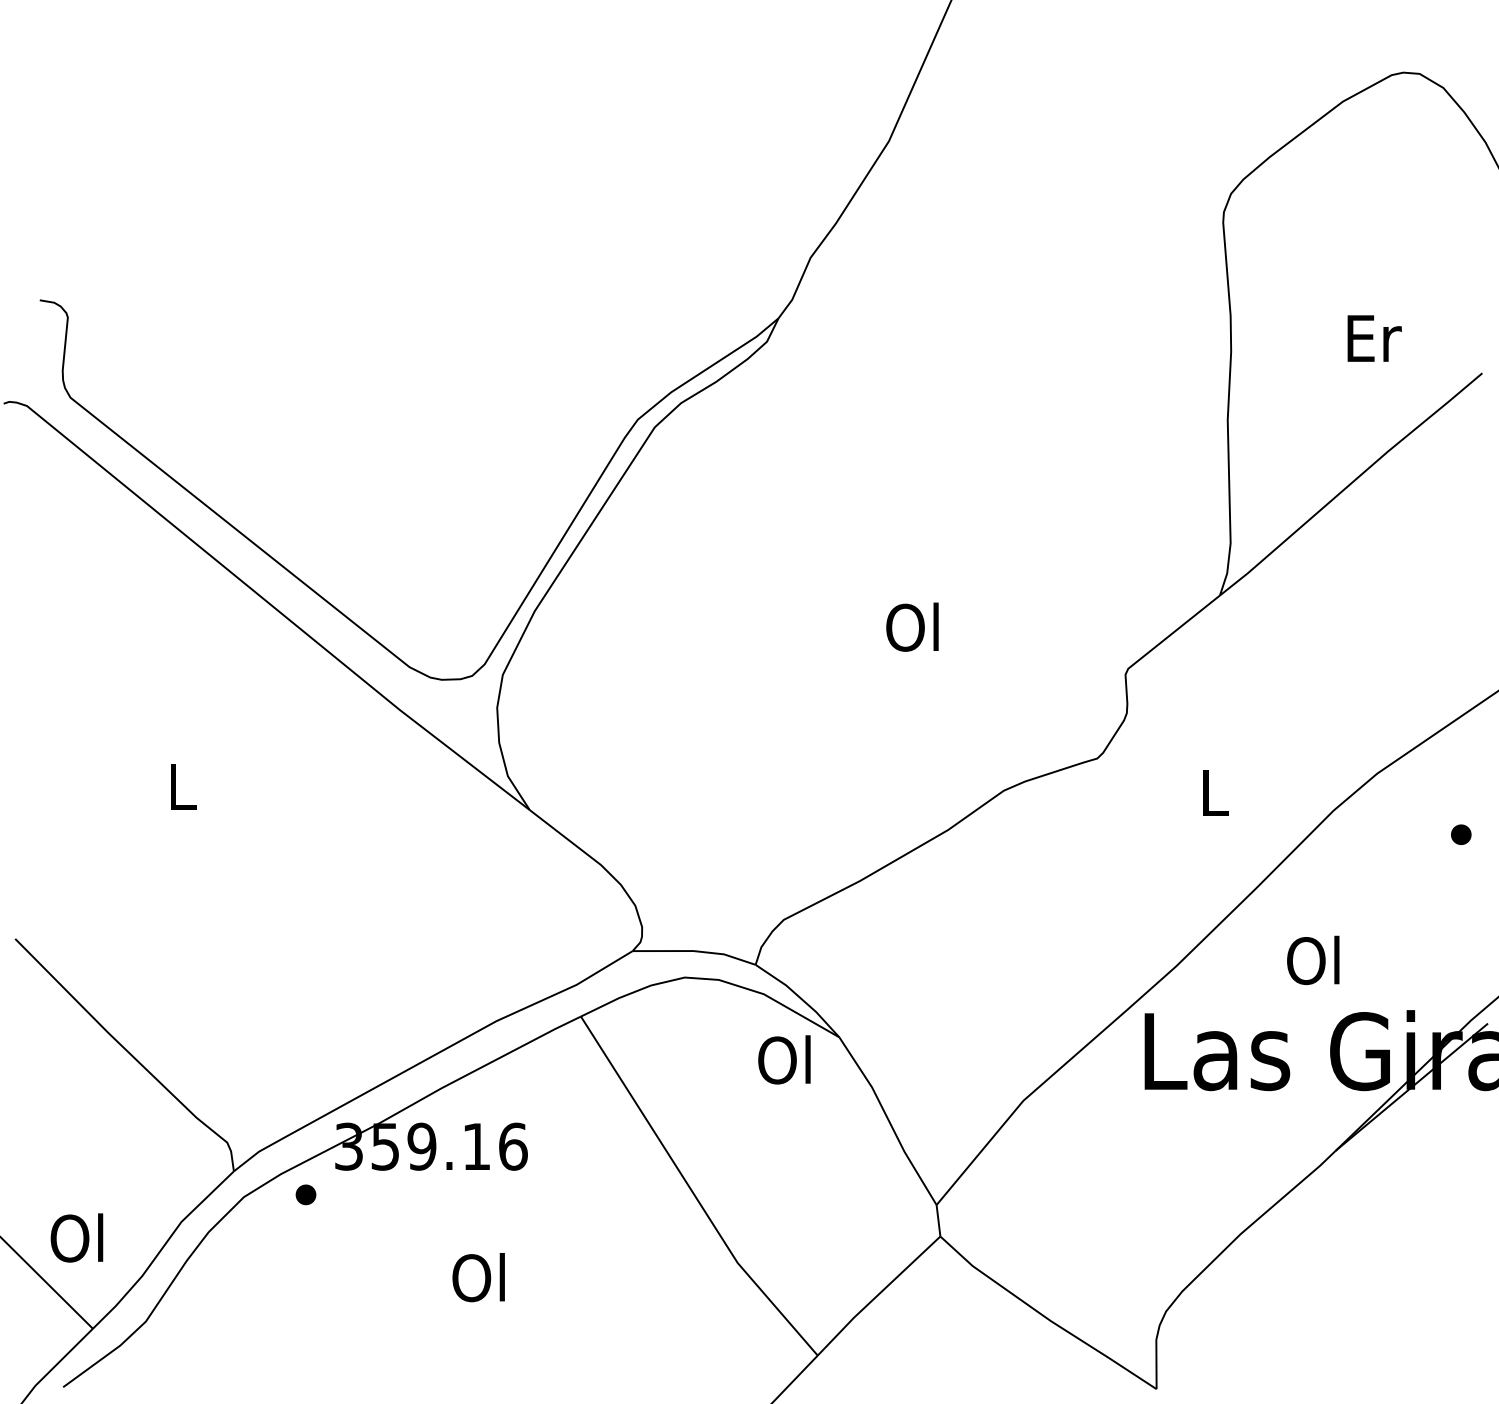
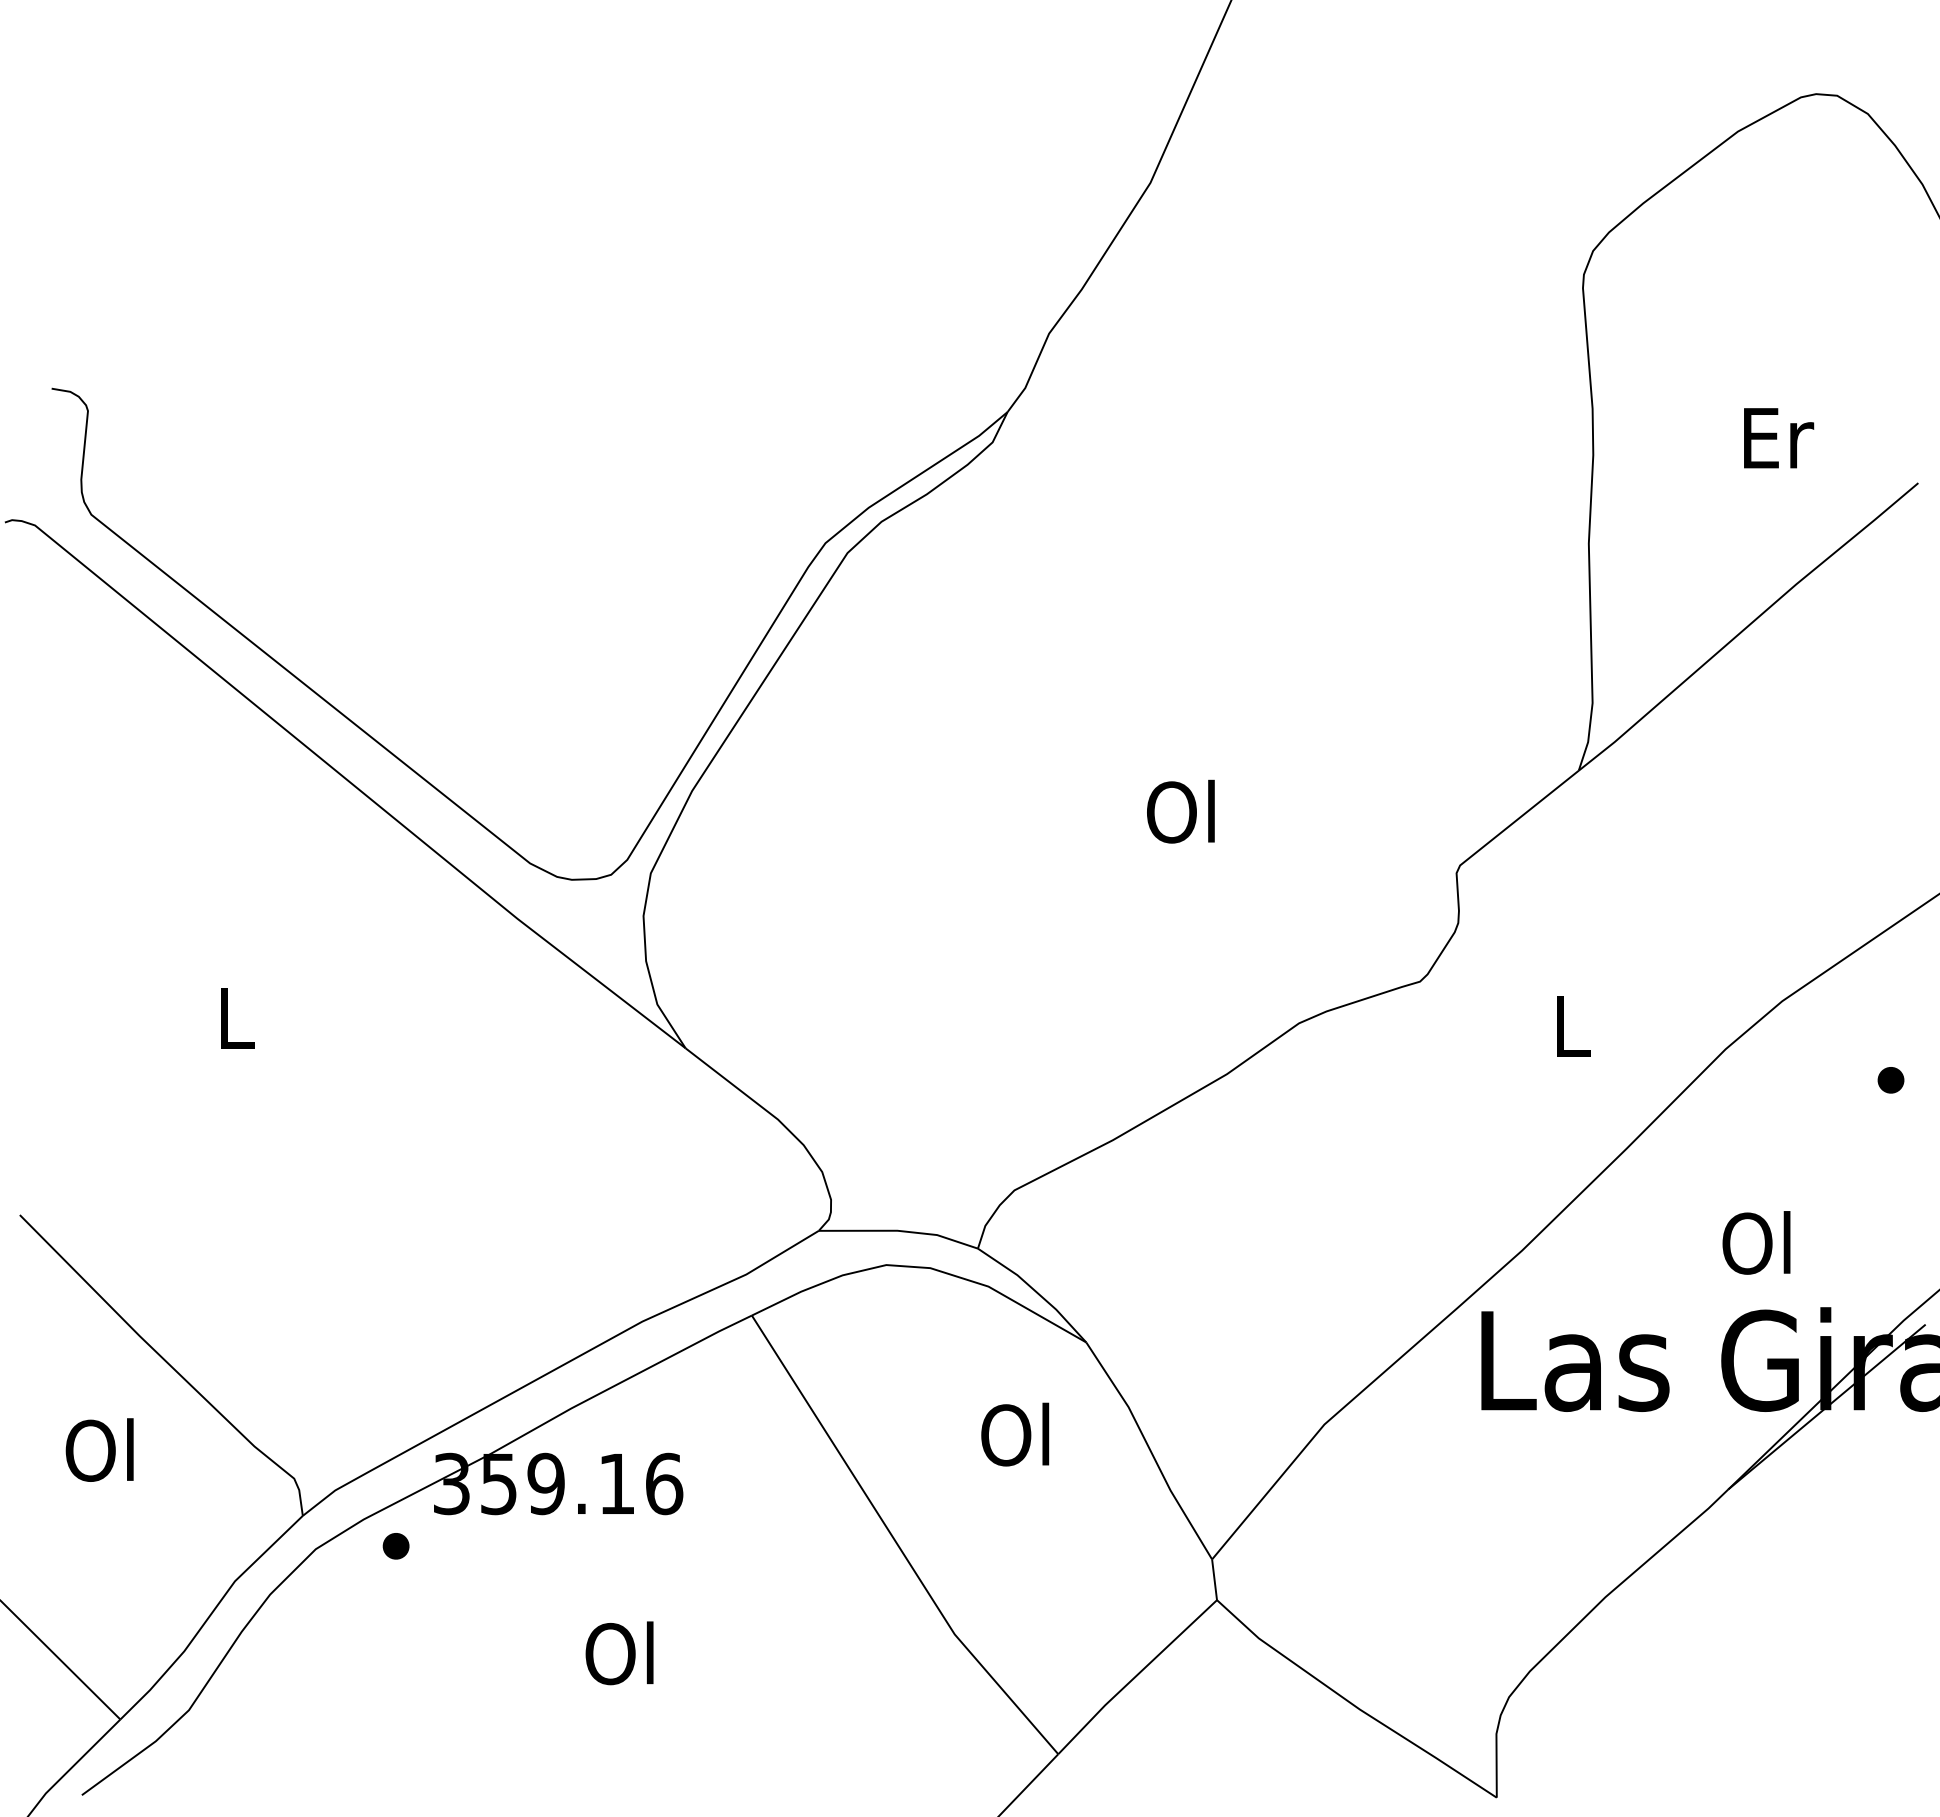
text: (1313, 960) -> (1756, 1242), moved
text: (784, 1059) -> (1015, 1434), moved
text: (76, 1237) -> (99, 1449), moved

